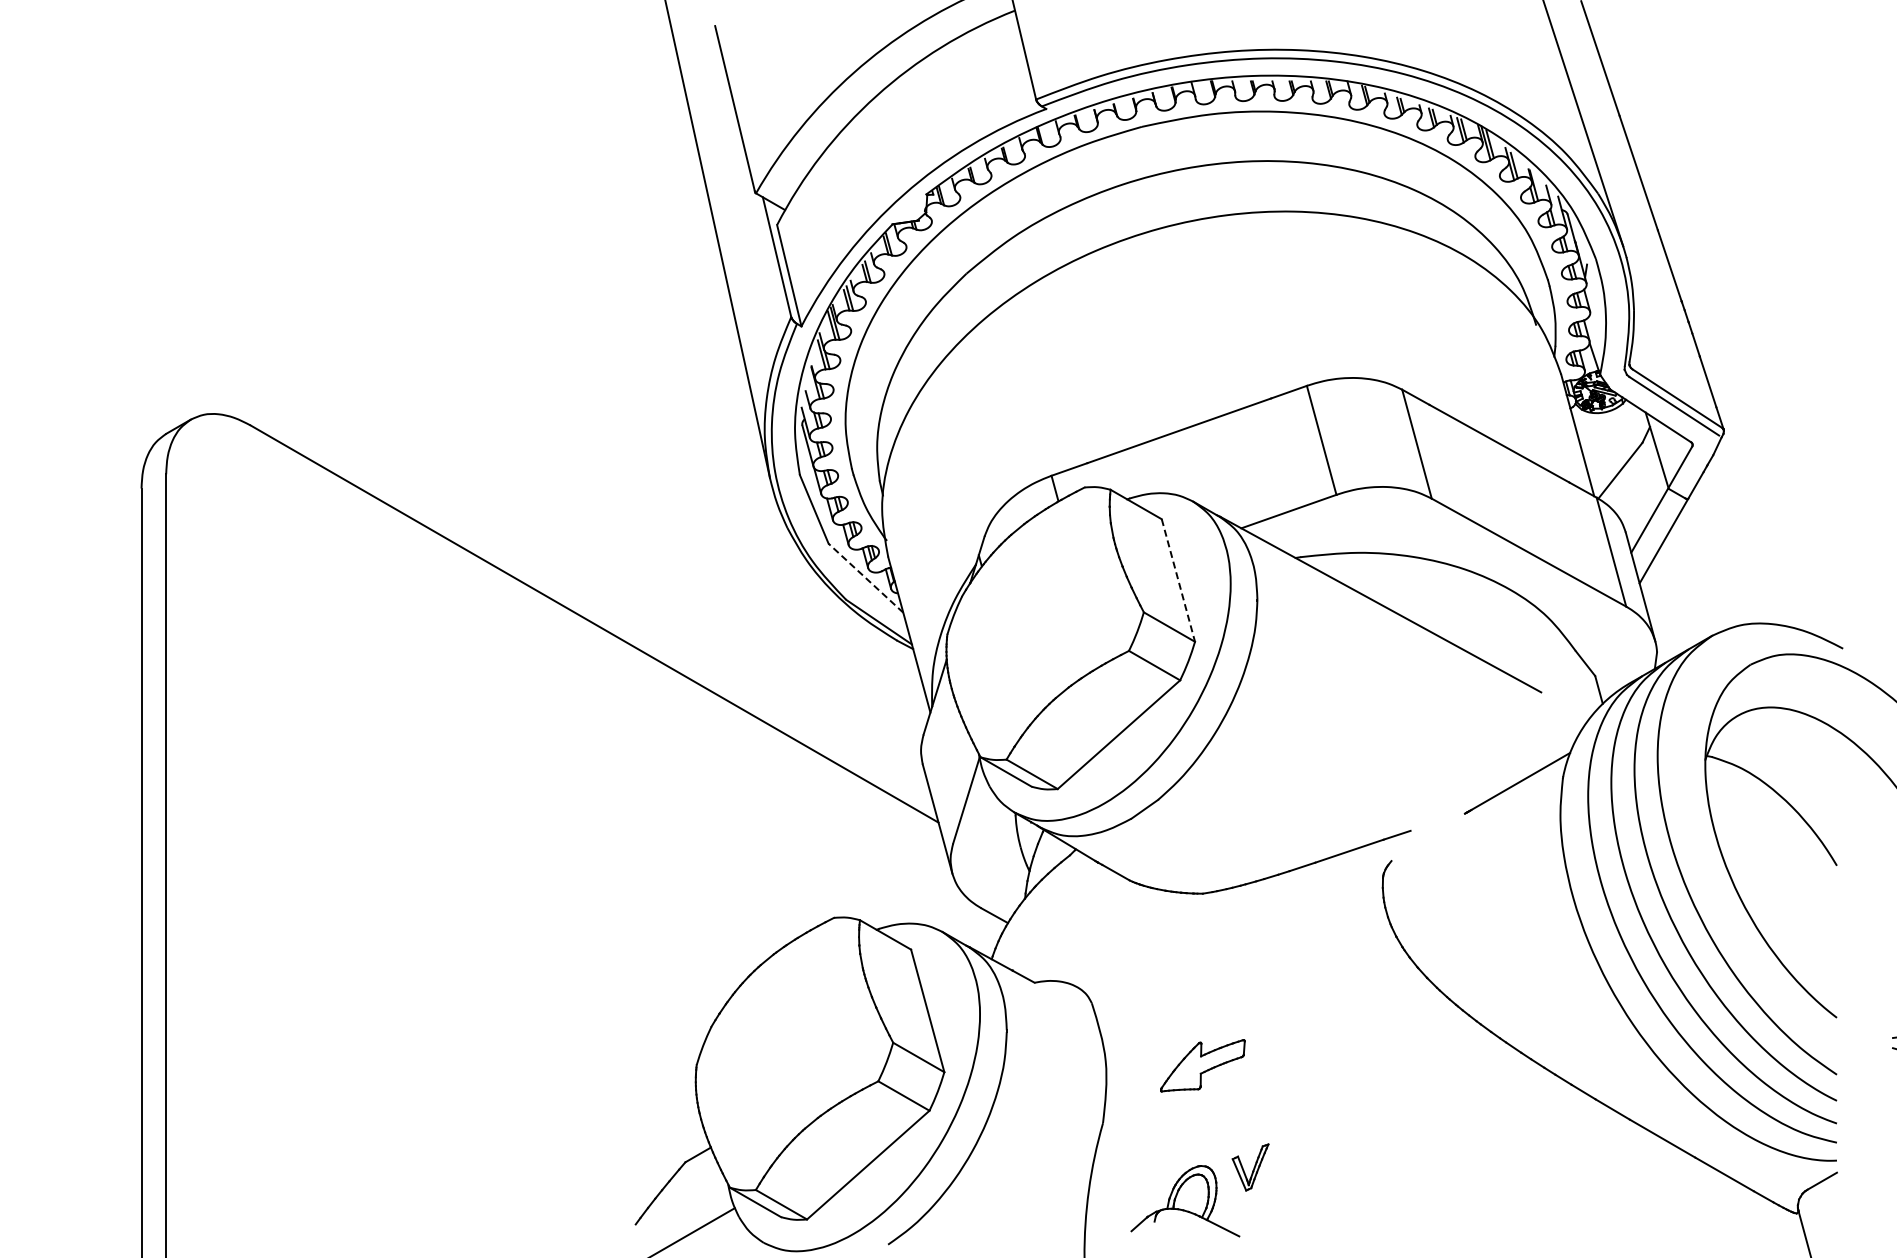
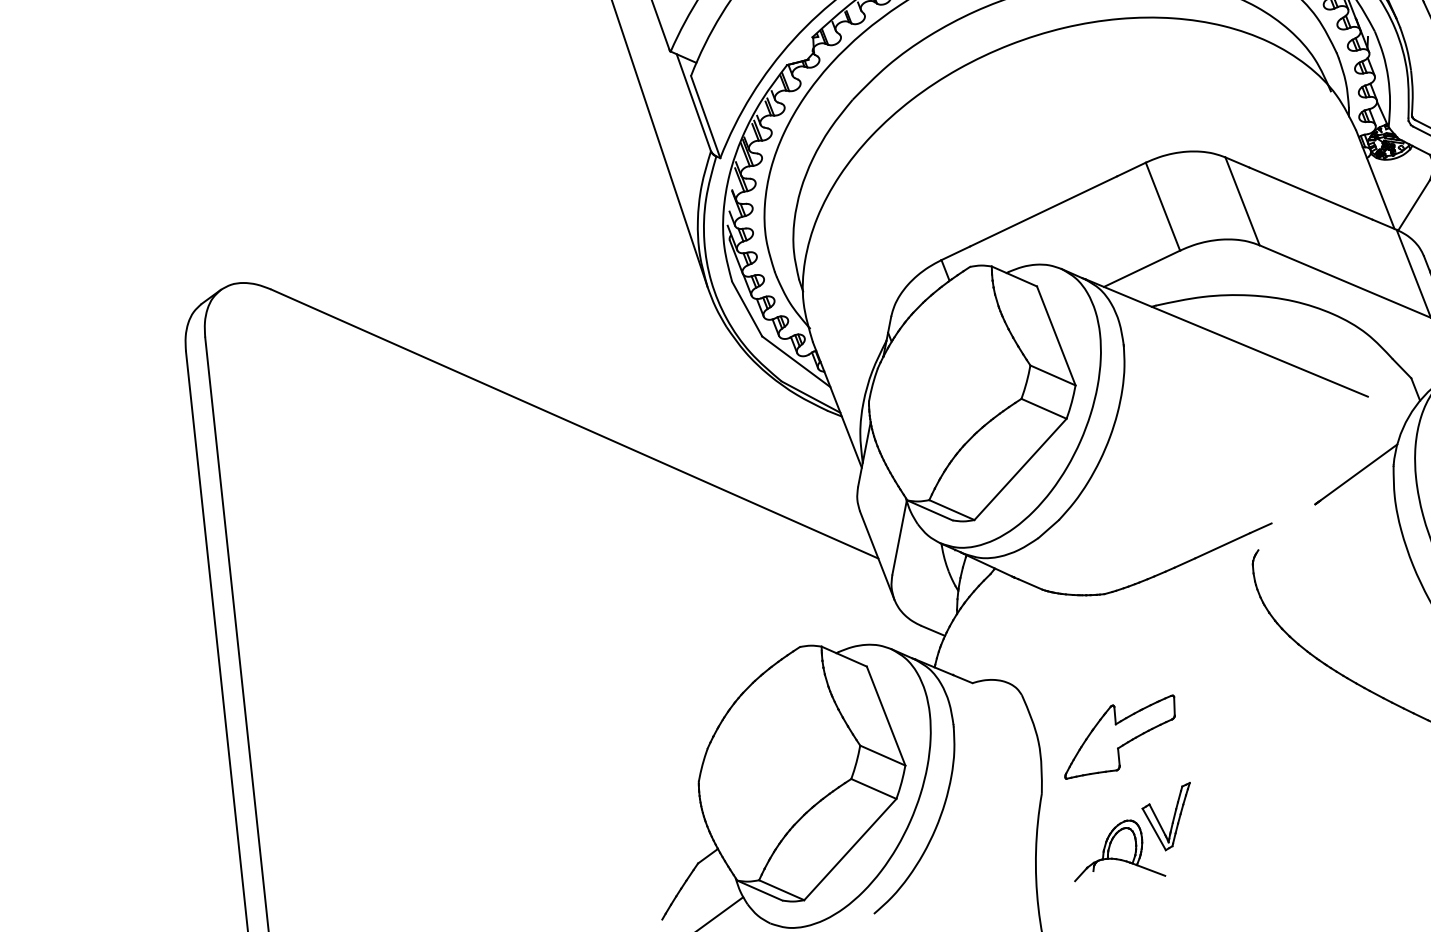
line: (865, 578) -> (795, 362), dashed -> solid
line: (1178, 580) -> (1056, 335), dashed -> solid
part: (1202, 1065) -> (1119, 737), size x1.67
part: (1250, 1167) -> (1168, 817), size x1.67

